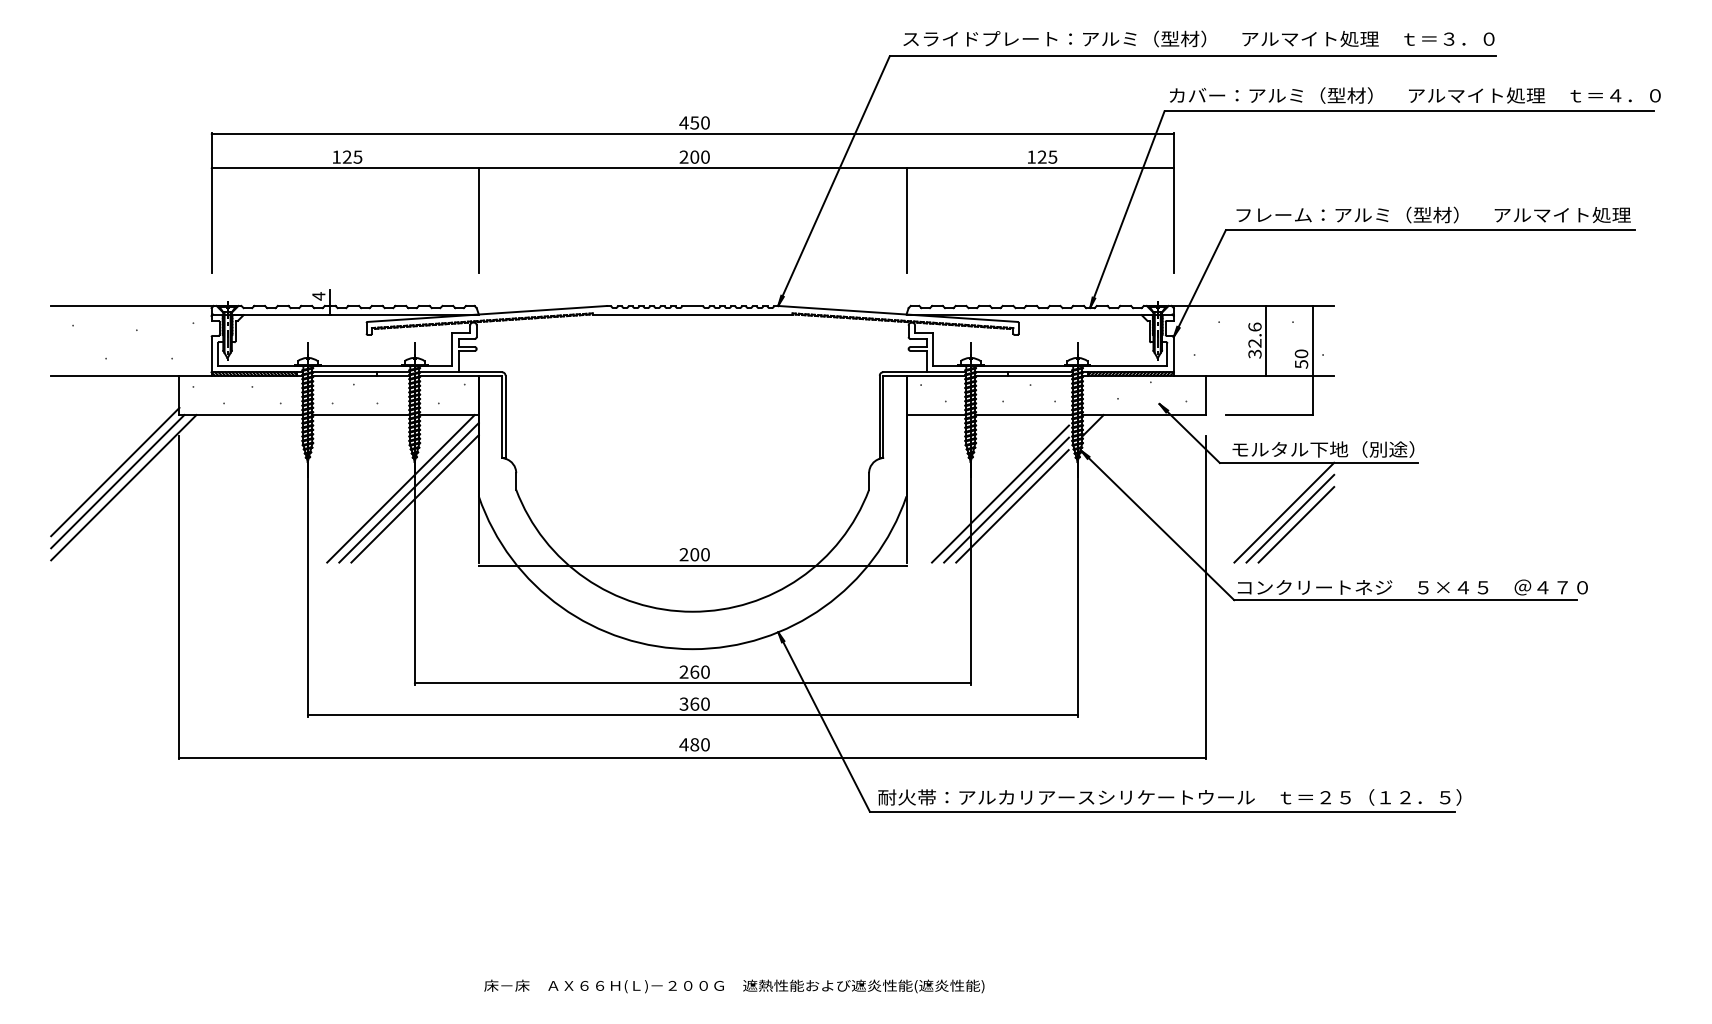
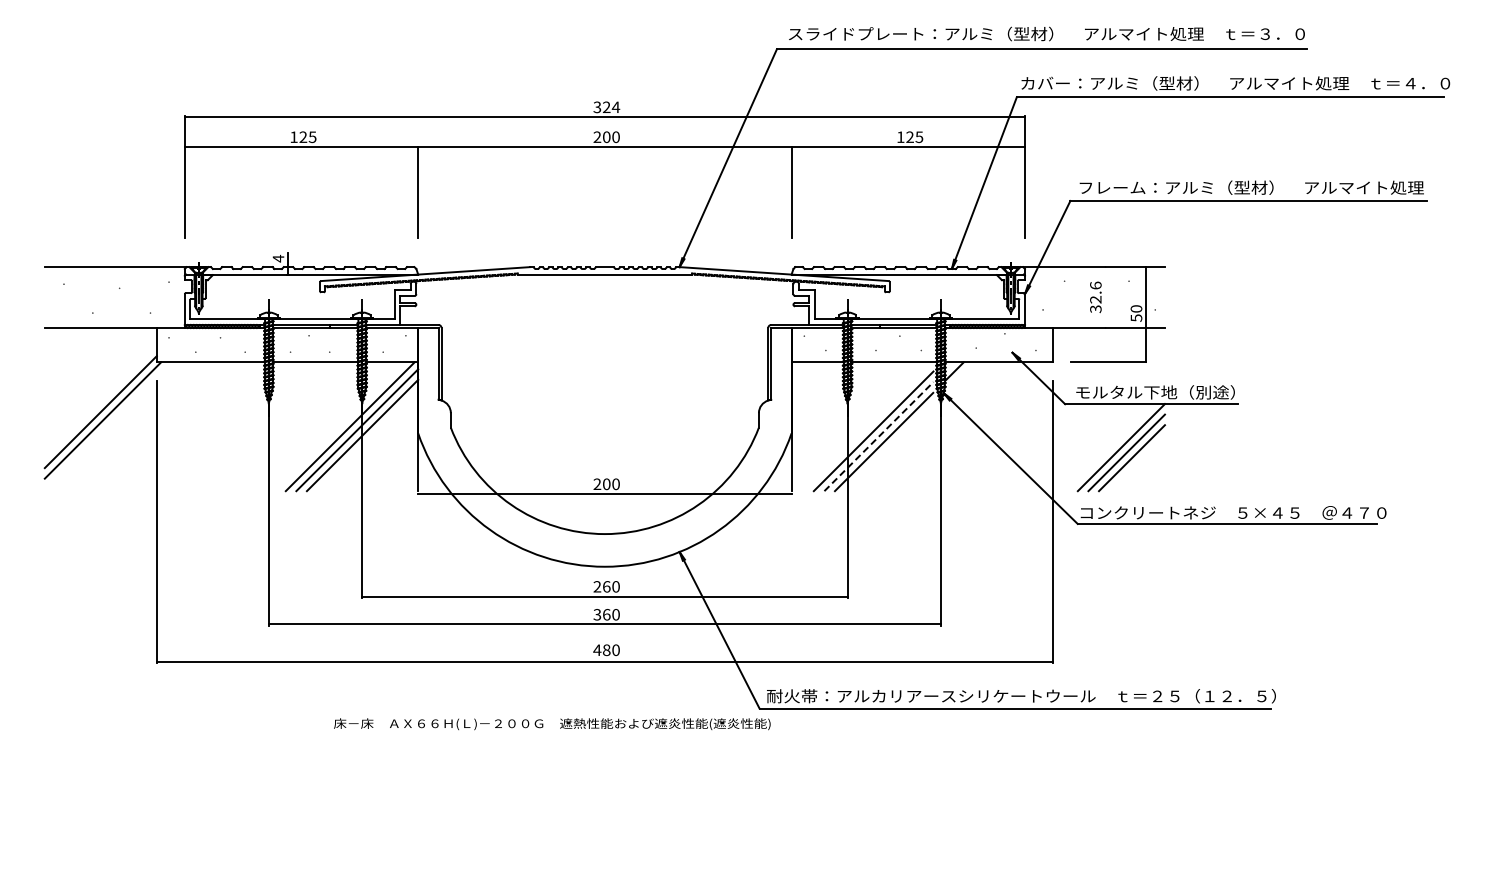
text: (694, 123) -> (606, 107), 450 -> 324
line: (1266, 340) -> (1105, 297), removed
line: (122, 487) -> (107, 425), removed
line: (1007, 499) -> (879, 436), solid -> dashed
text: (734, 986) -> (552, 724), moved

